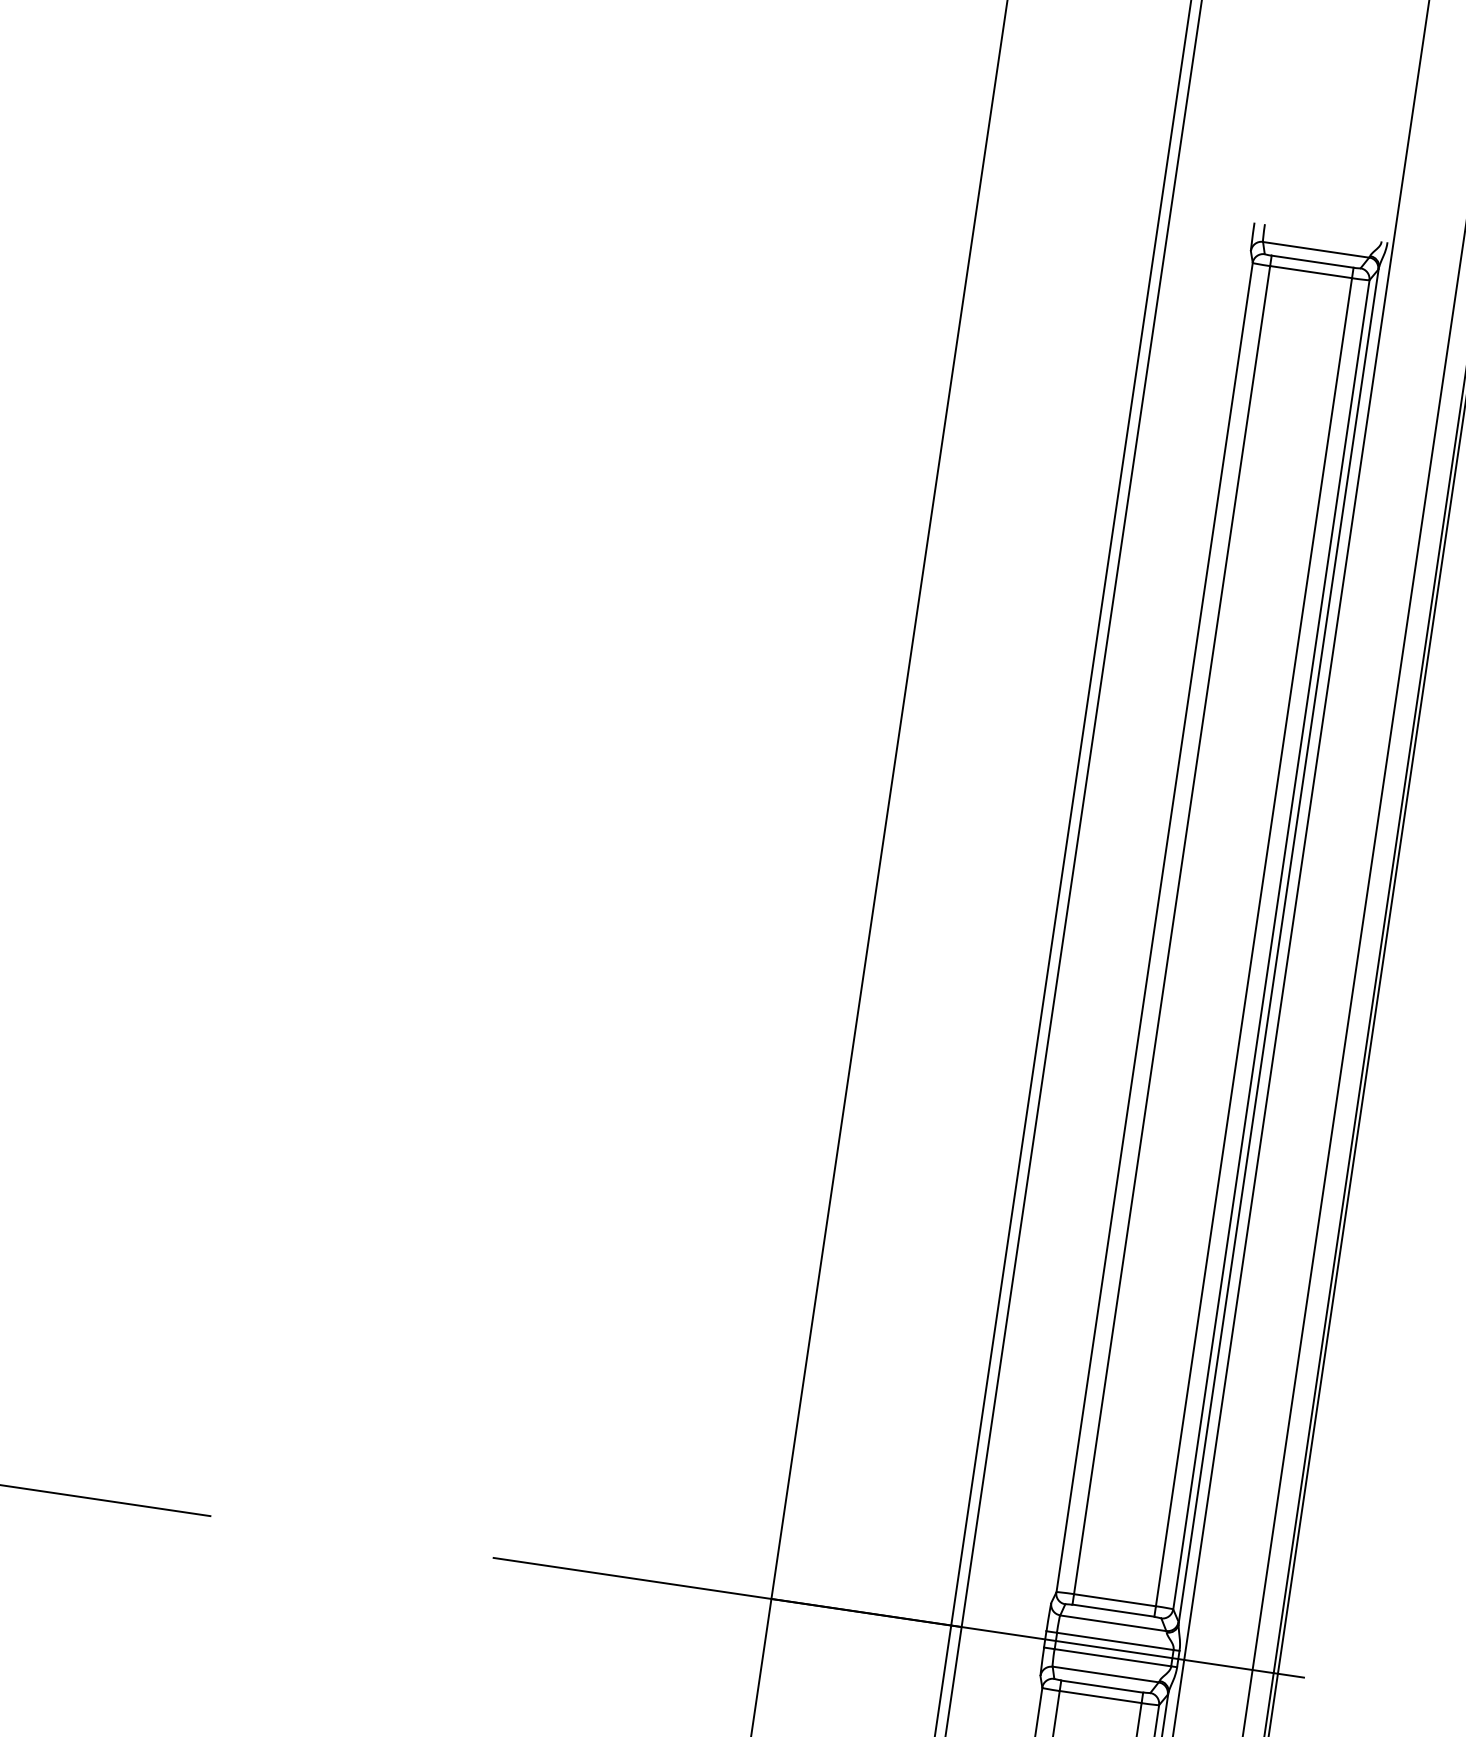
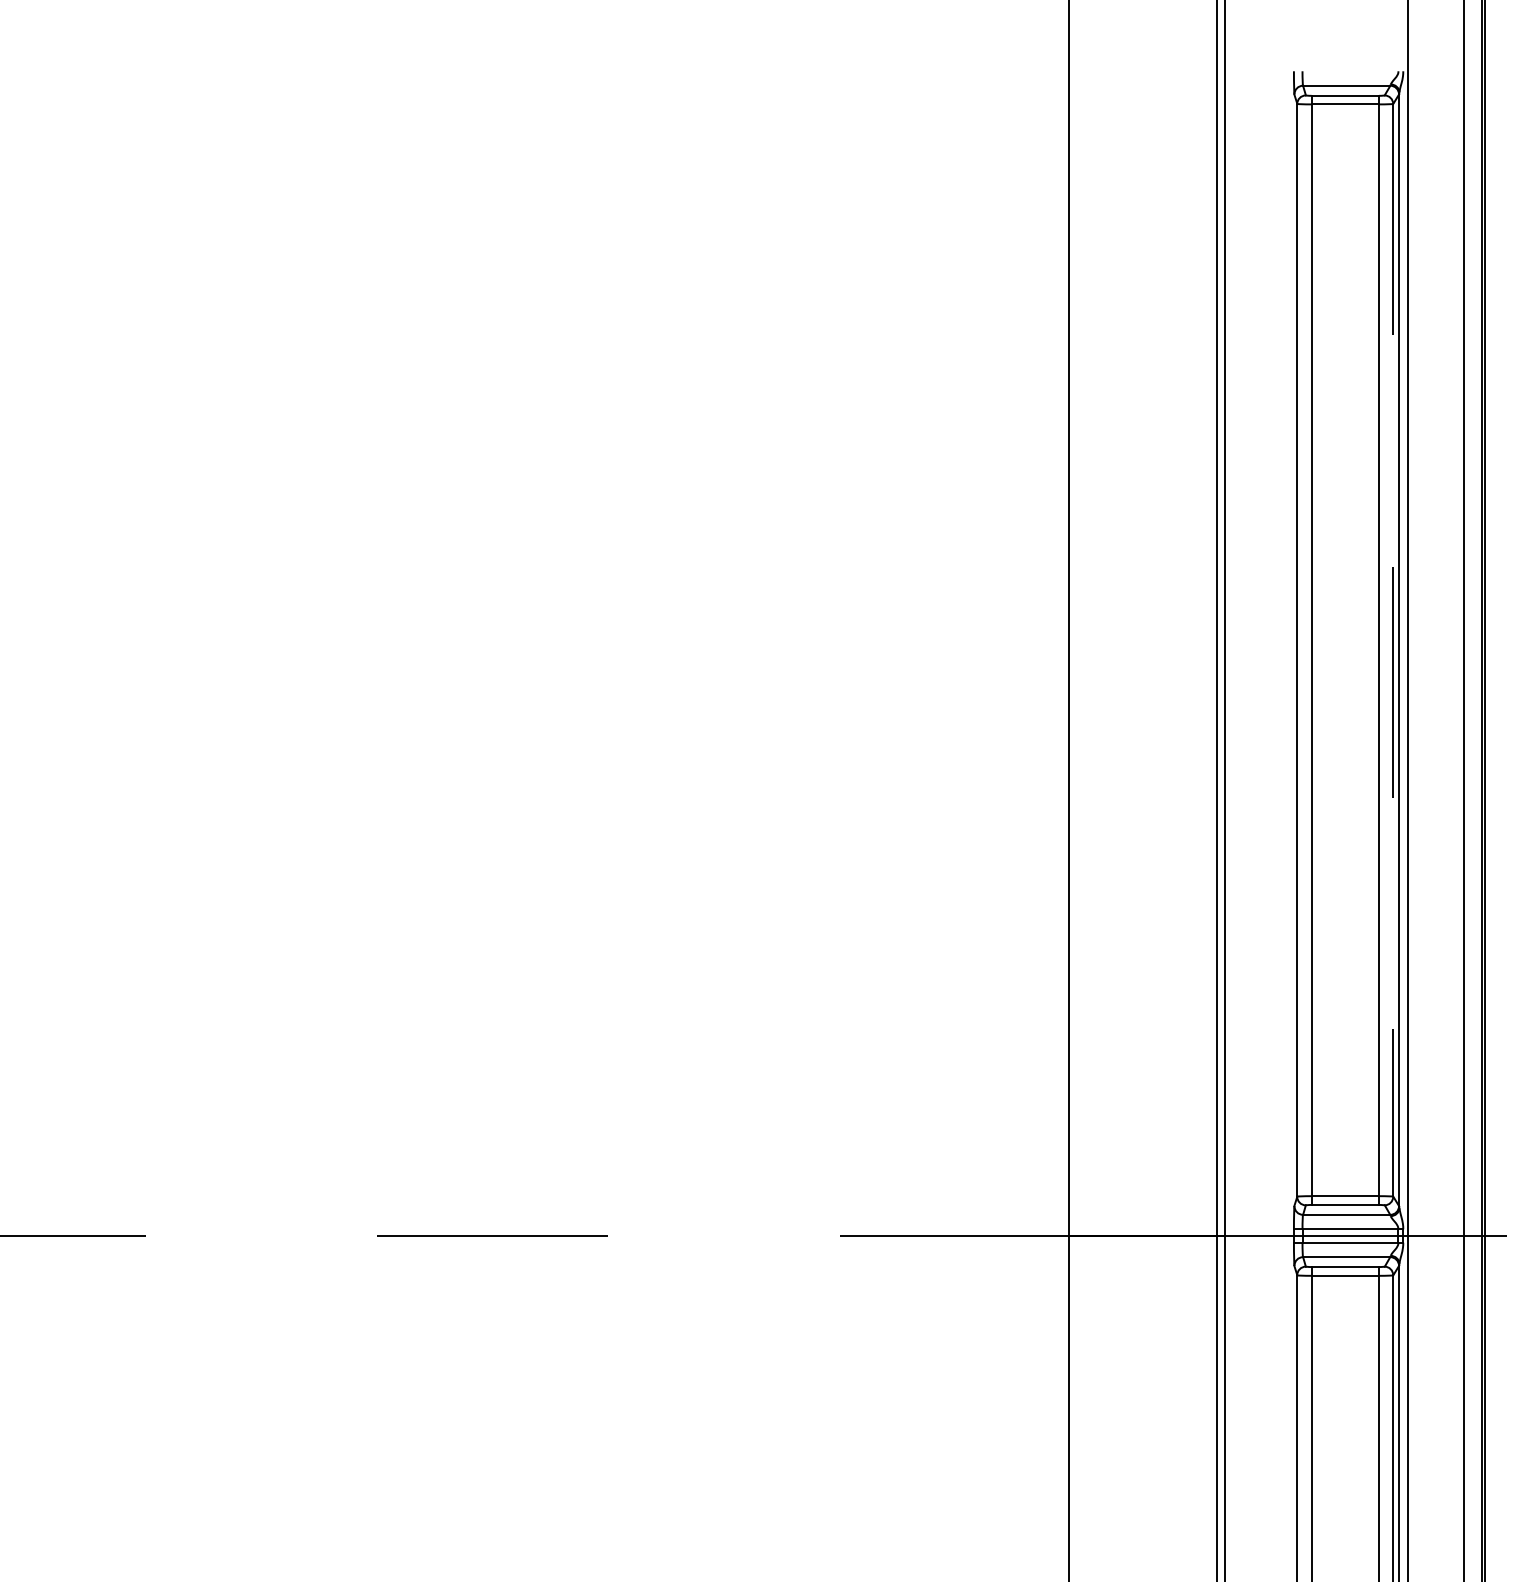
line: (1271, 945) -> (1393, 650), solid -> dashed

